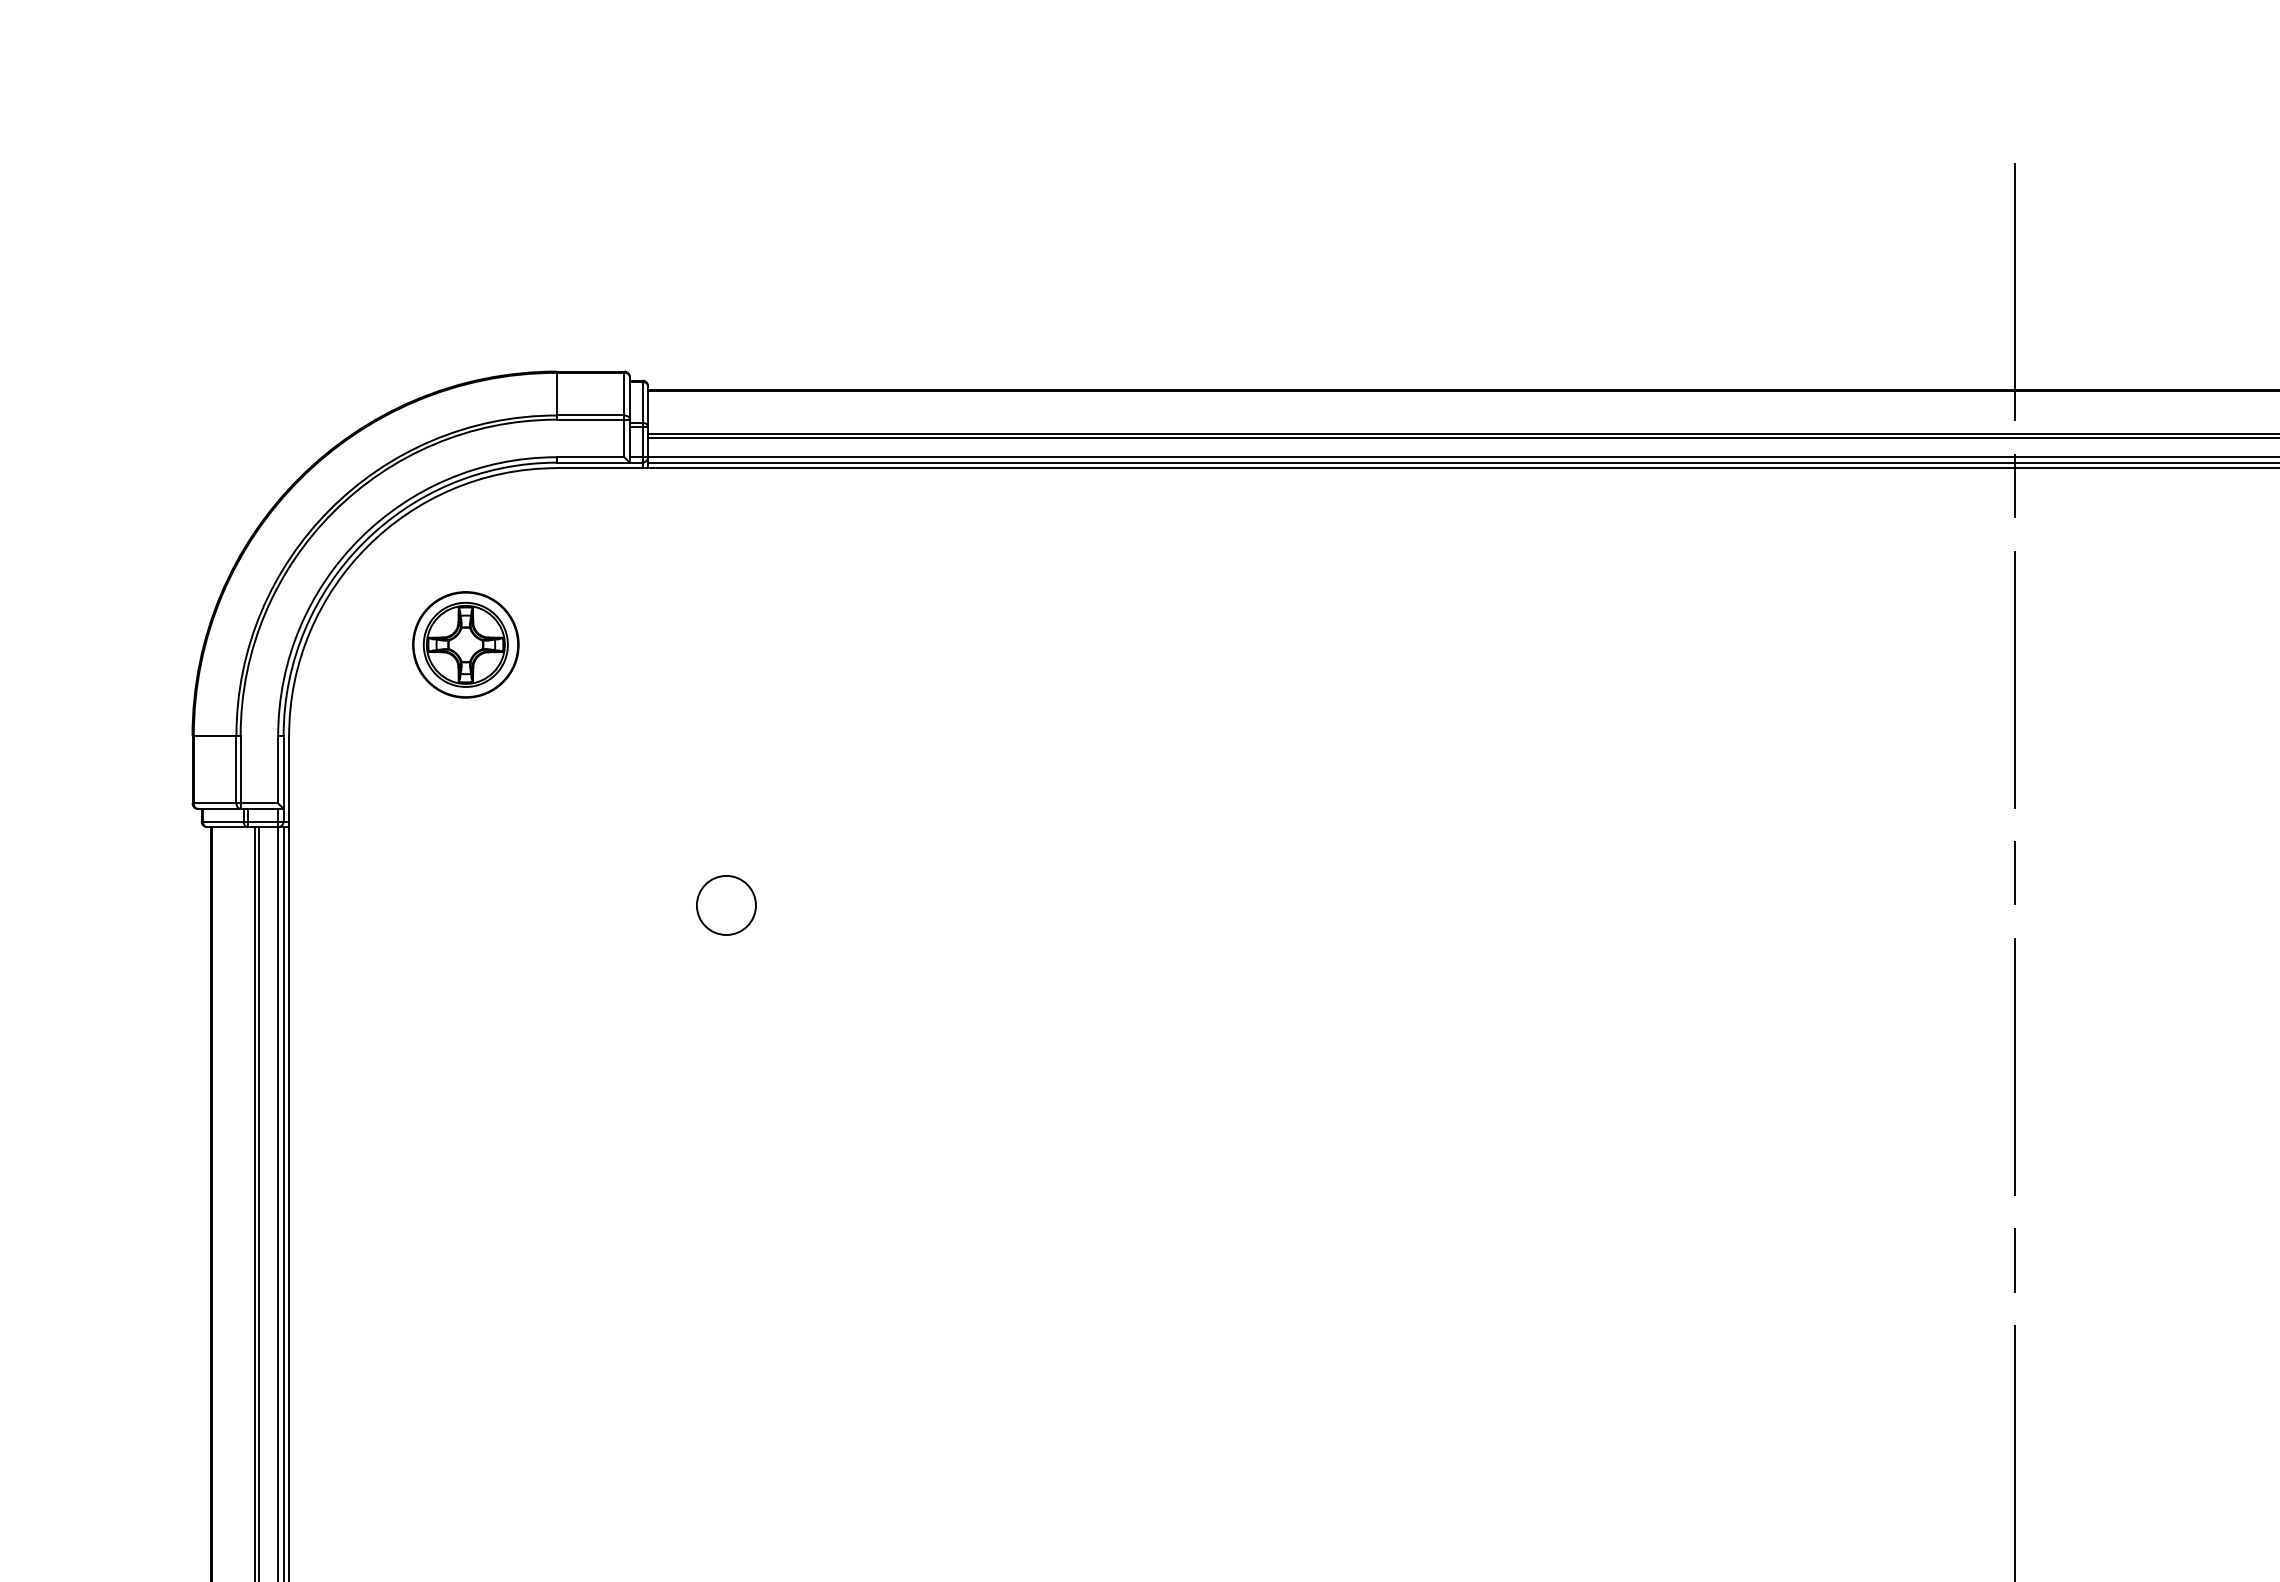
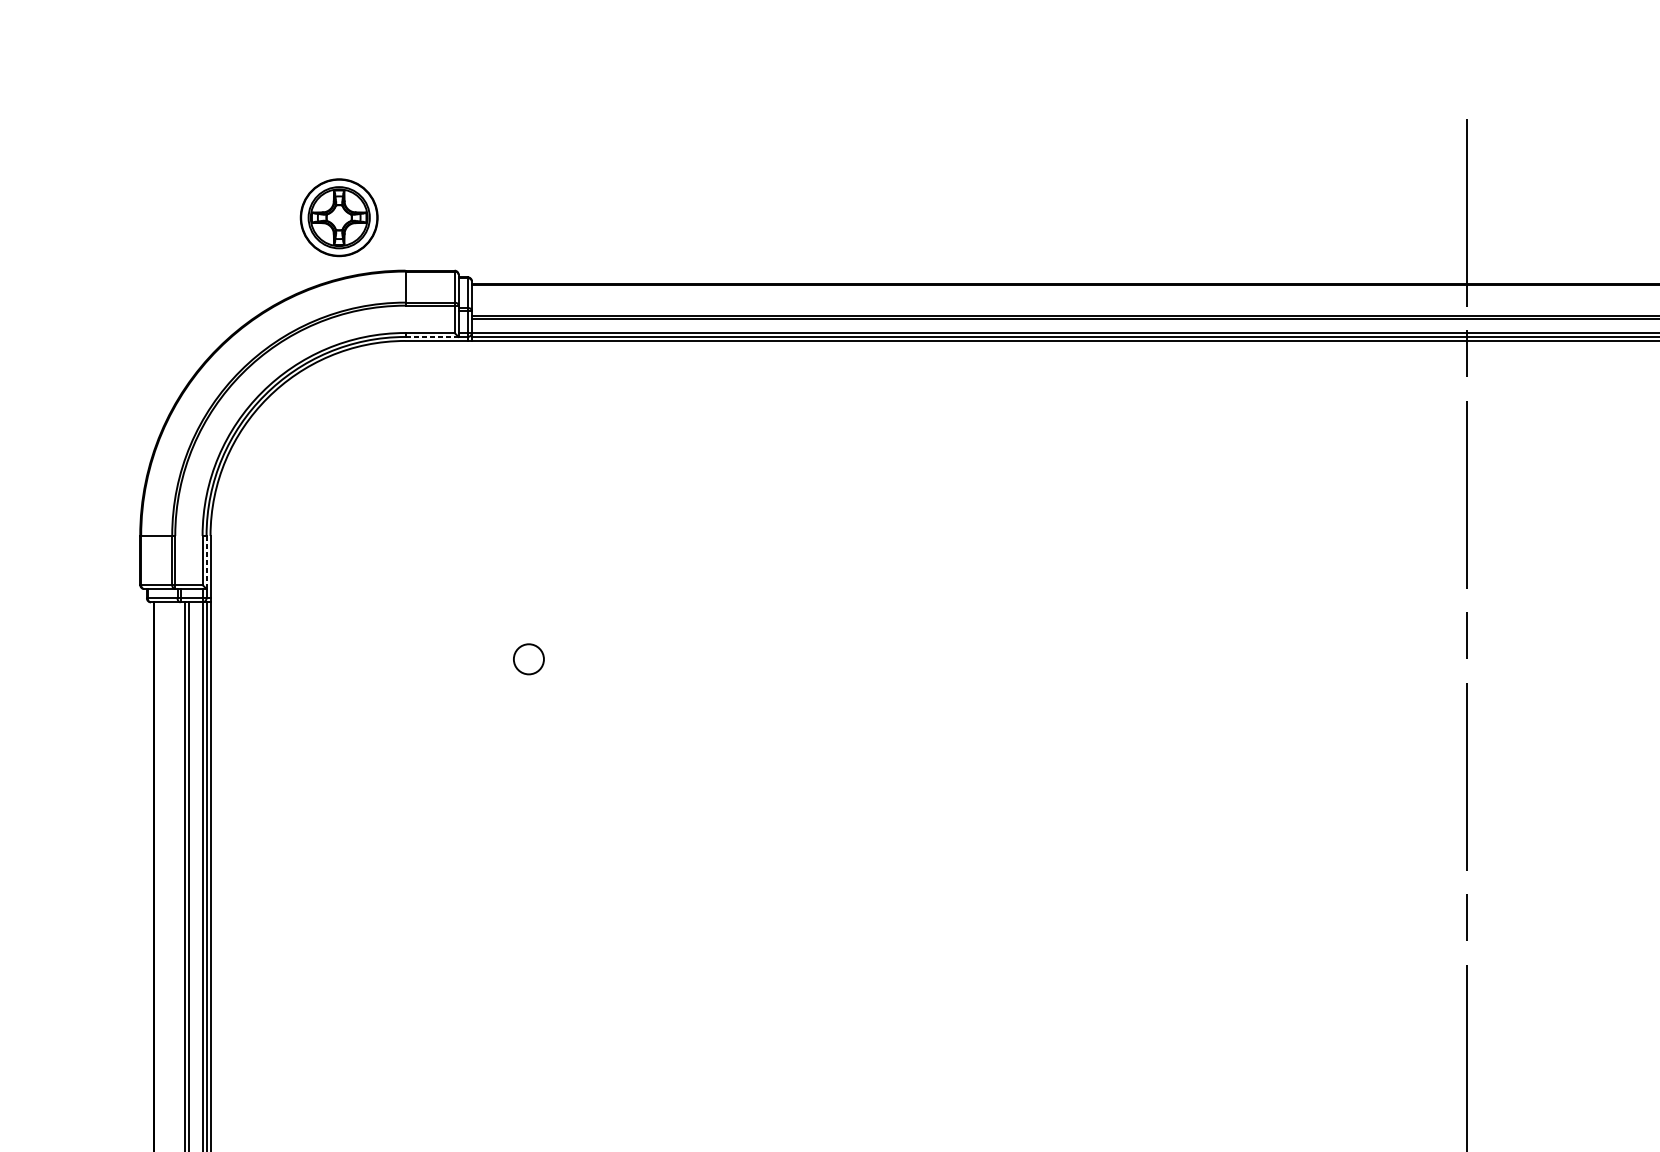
line: (593, 462) -> (432, 336), solid -> dashed
part: (465, 644) -> (338, 217), moved
line: (283, 771) -> (206, 561), solid -> dashed
circle: (725, 905) -> (528, 659), size x0.7

